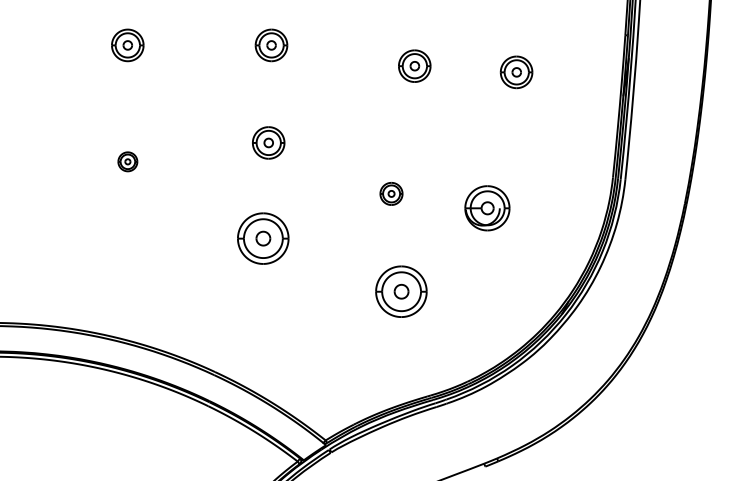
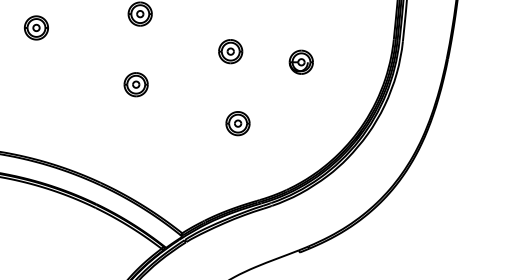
part: (127, 161) -> (36, 27), size x1.67
part: (391, 193) -> (230, 51), size x1.43
part: (487, 208) -> (301, 62), size x0.71
part: (262, 238) -> (135, 84), size x0.62
part: (401, 291) -> (238, 123), size x0.62

